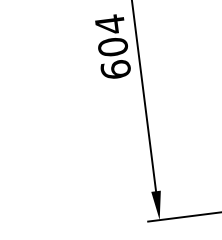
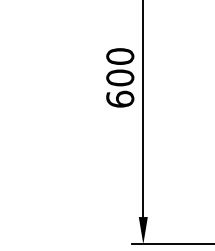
text: (110, 24) -> (120, 56), 604 -> 600

